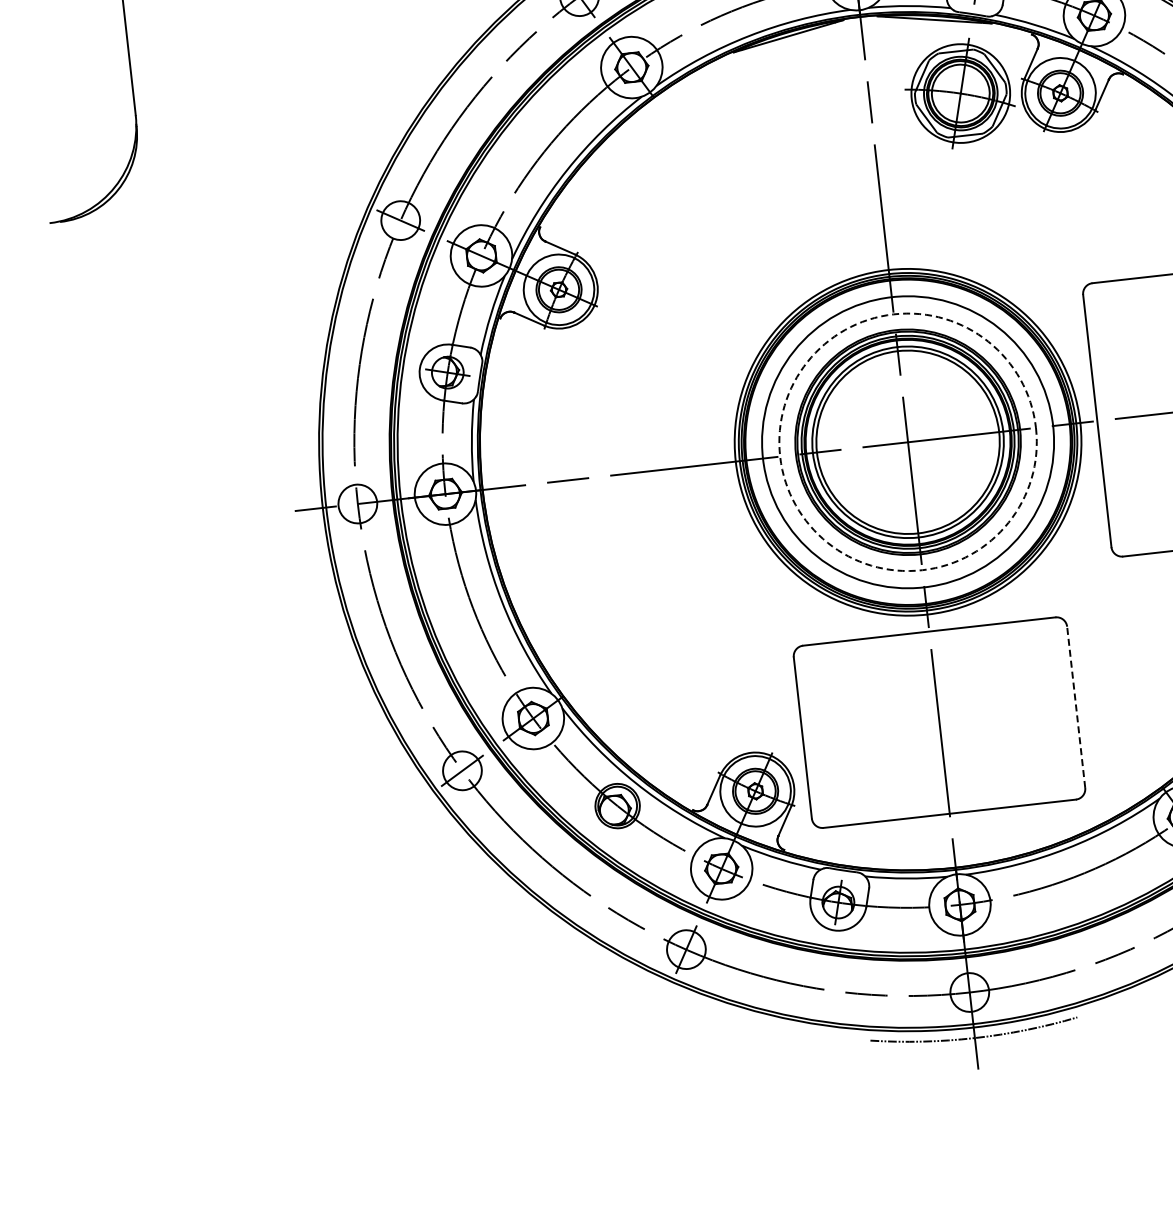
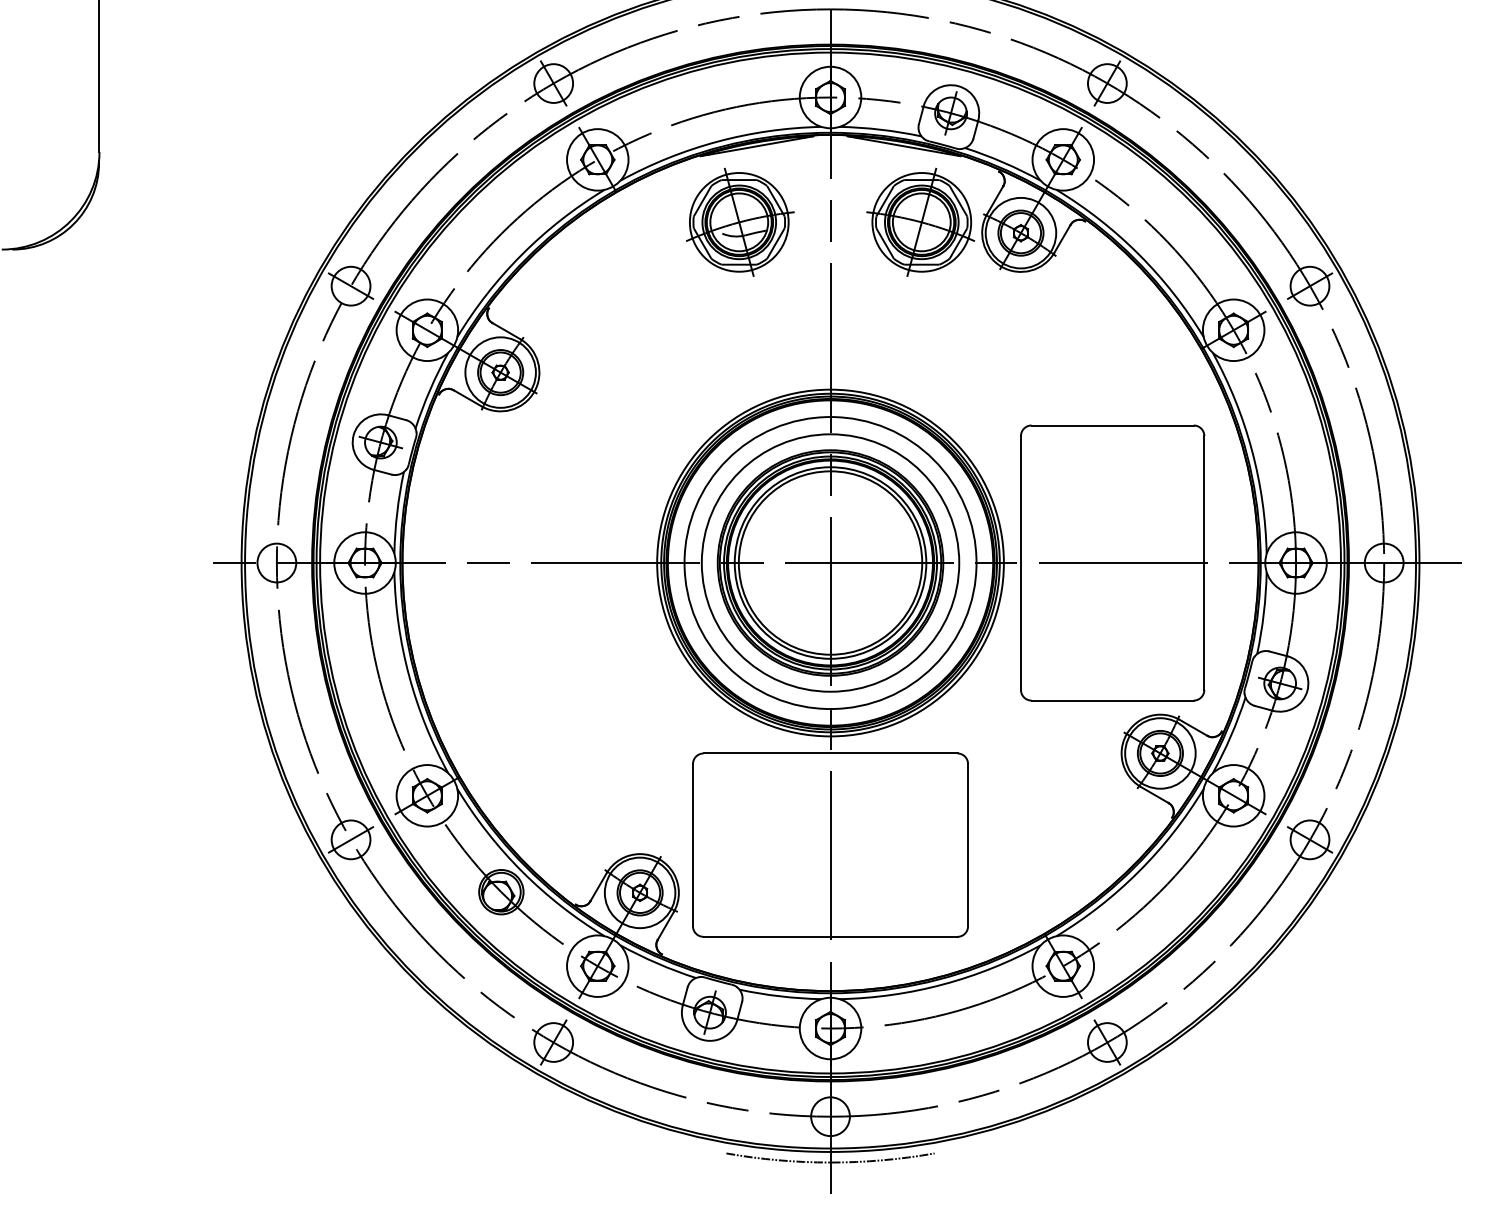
part: (780, 112) -> (740, 221), added
circle: (907, 441) -> (830, 562), dashed -> solid
line: (1076, 706) -> (968, 844), dashed -> solid

